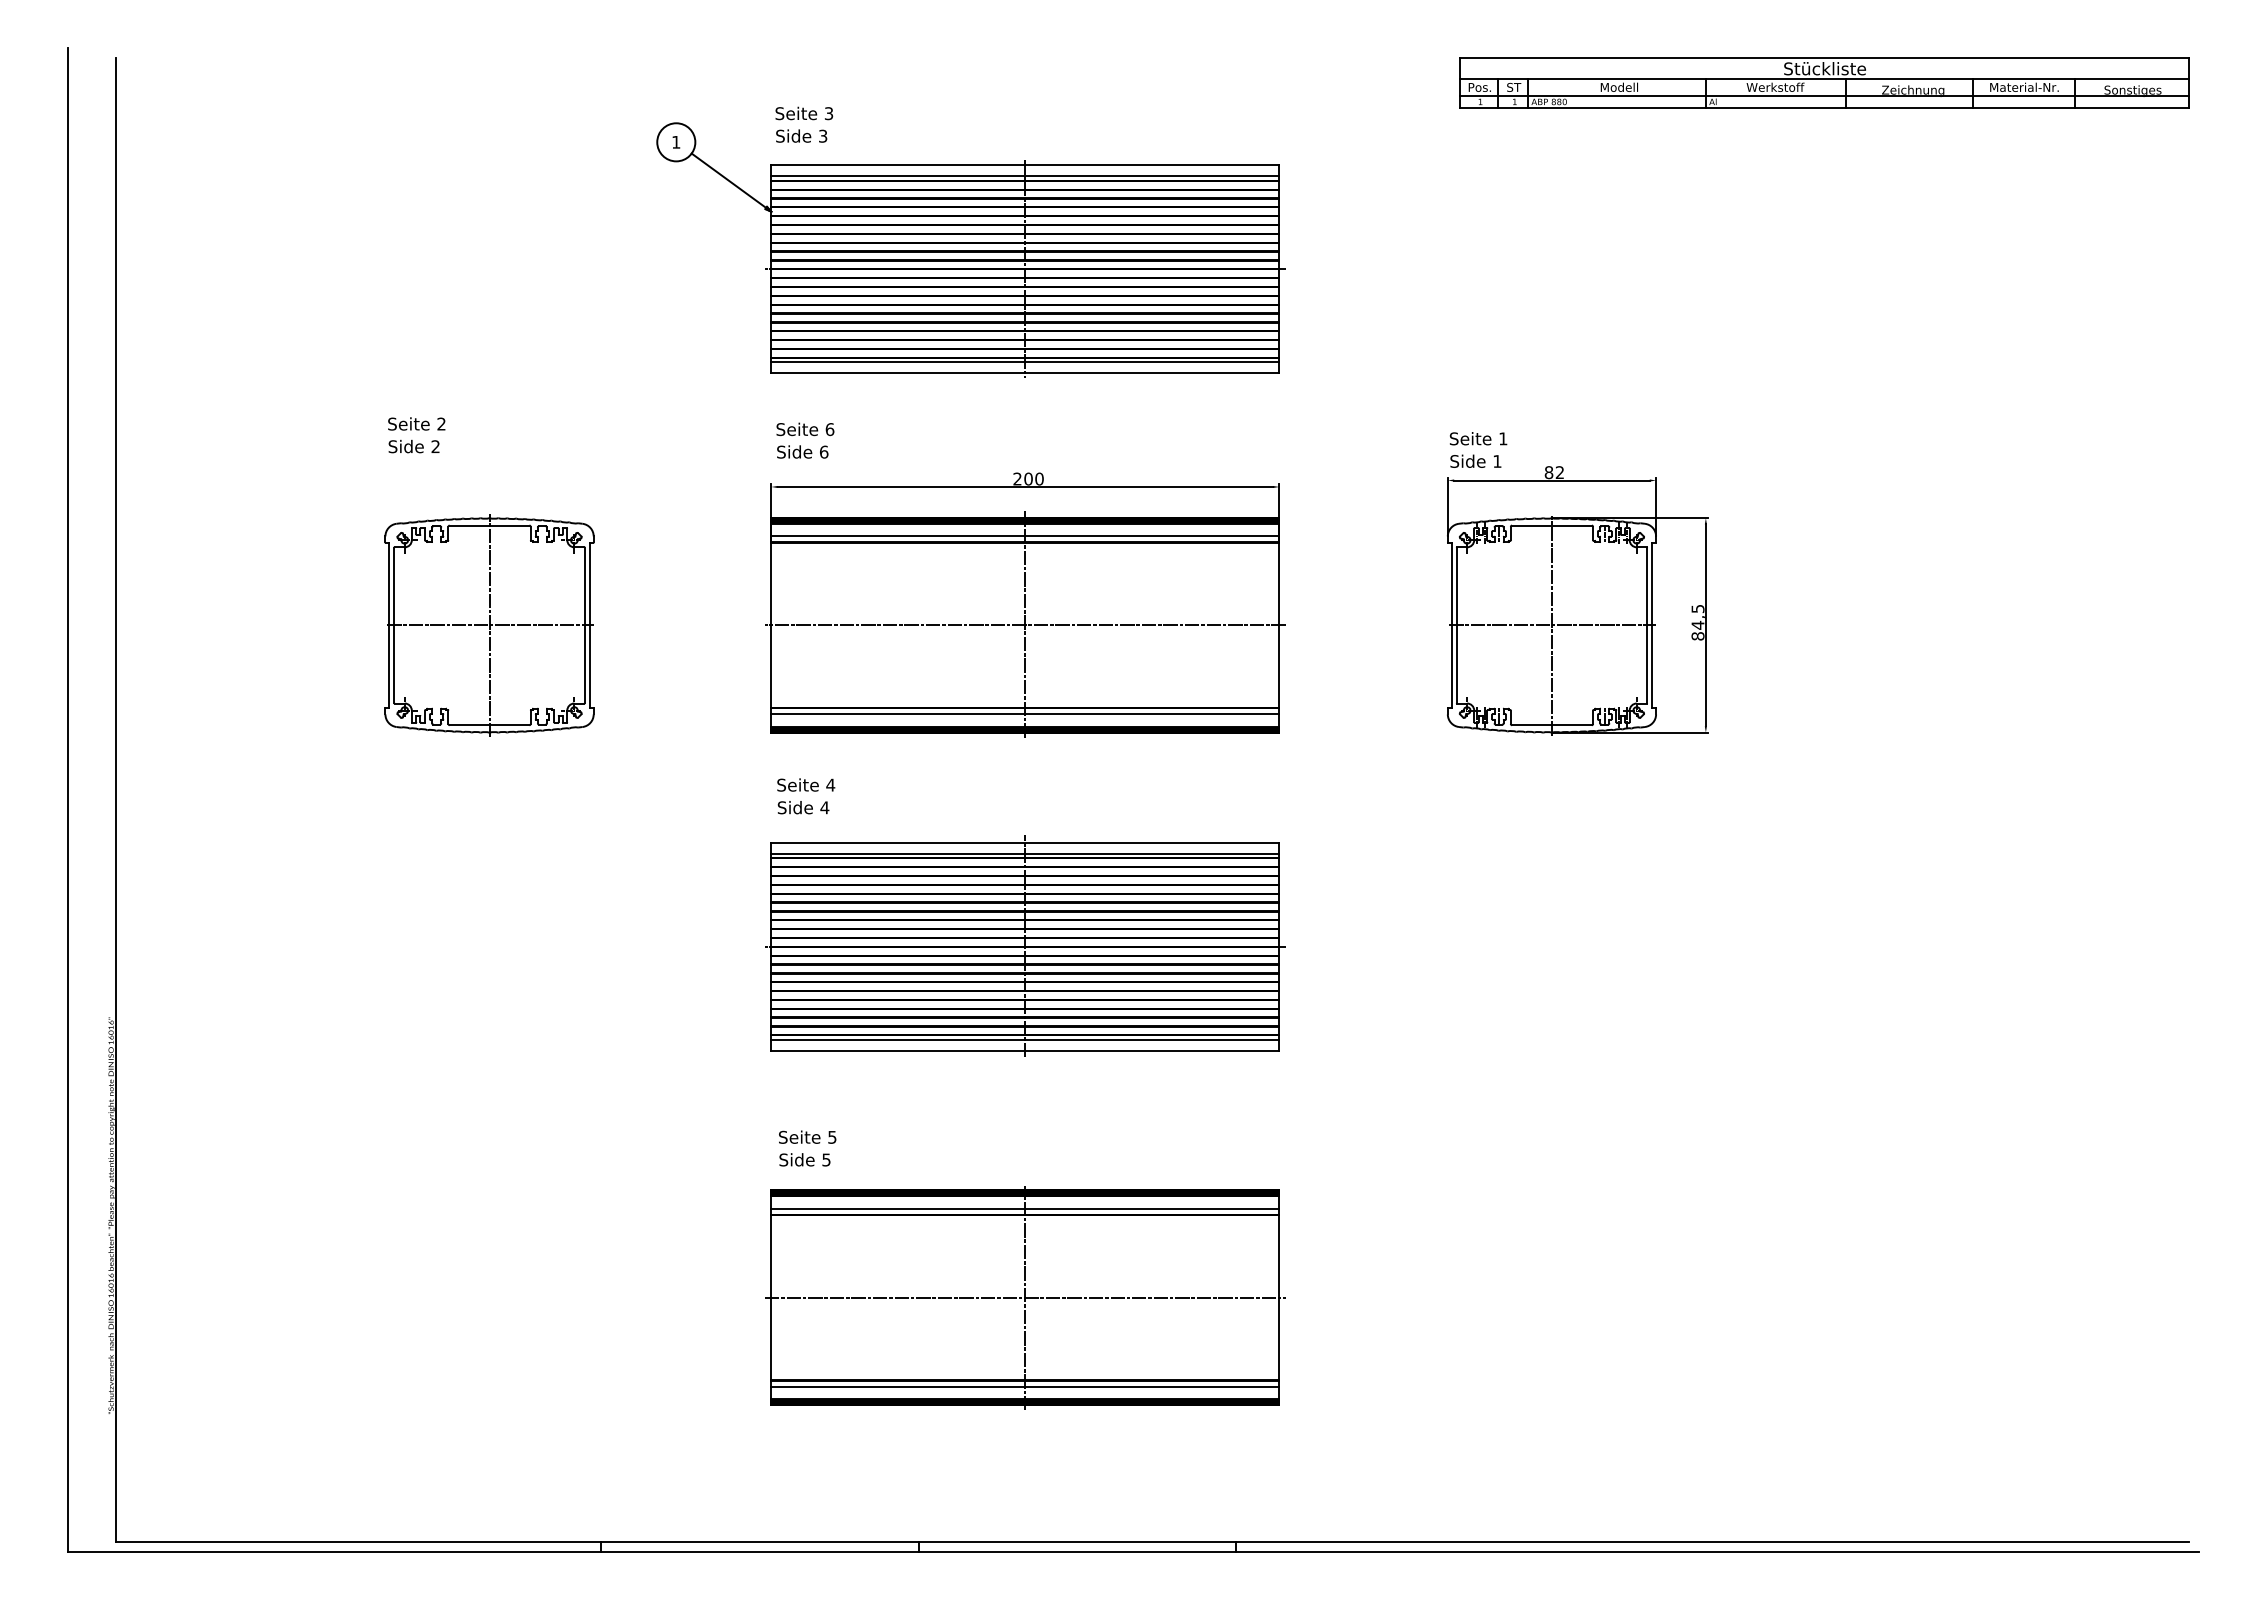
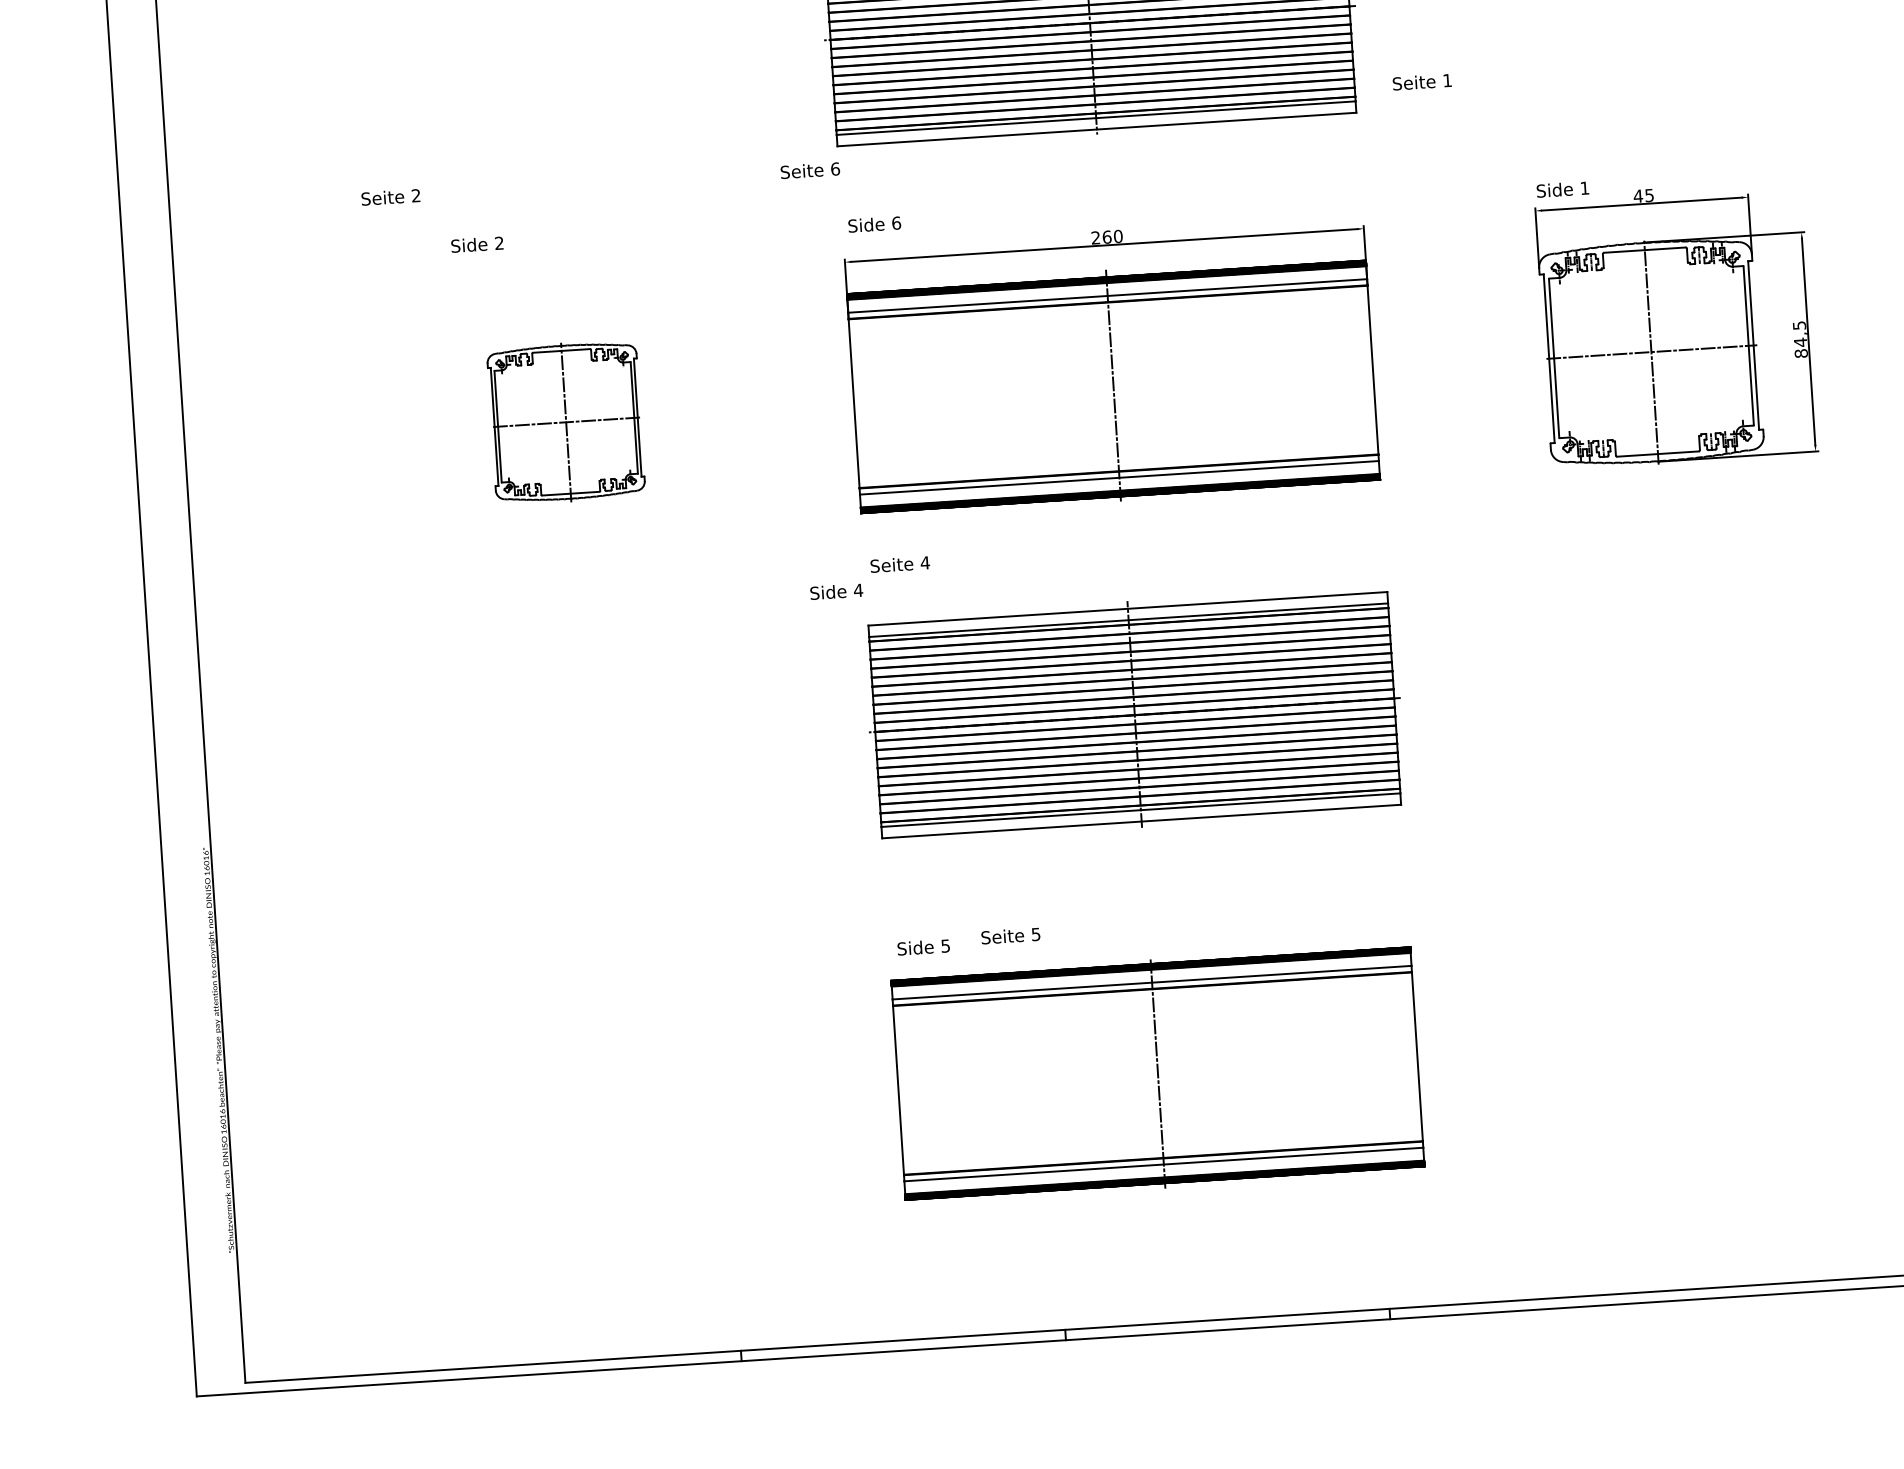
text: (416, 423) -> (390, 196), moved
text: (805, 429) -> (810, 170), moved
text: (1478, 438) -> (1422, 81), moved
text: (1553, 472) -> (1642, 195), 82 -> 45
text: (1028, 478) -> (1107, 236), 200 -> 260
part: (489, 625) -> (566, 422), size x0.7
line: (1025, 625) -> (1113, 386), removed
text: (803, 807) -> (836, 591), moved
text: (807, 1136) -> (1010, 935), moved
line: (1025, 1297) -> (1158, 1073), removed

